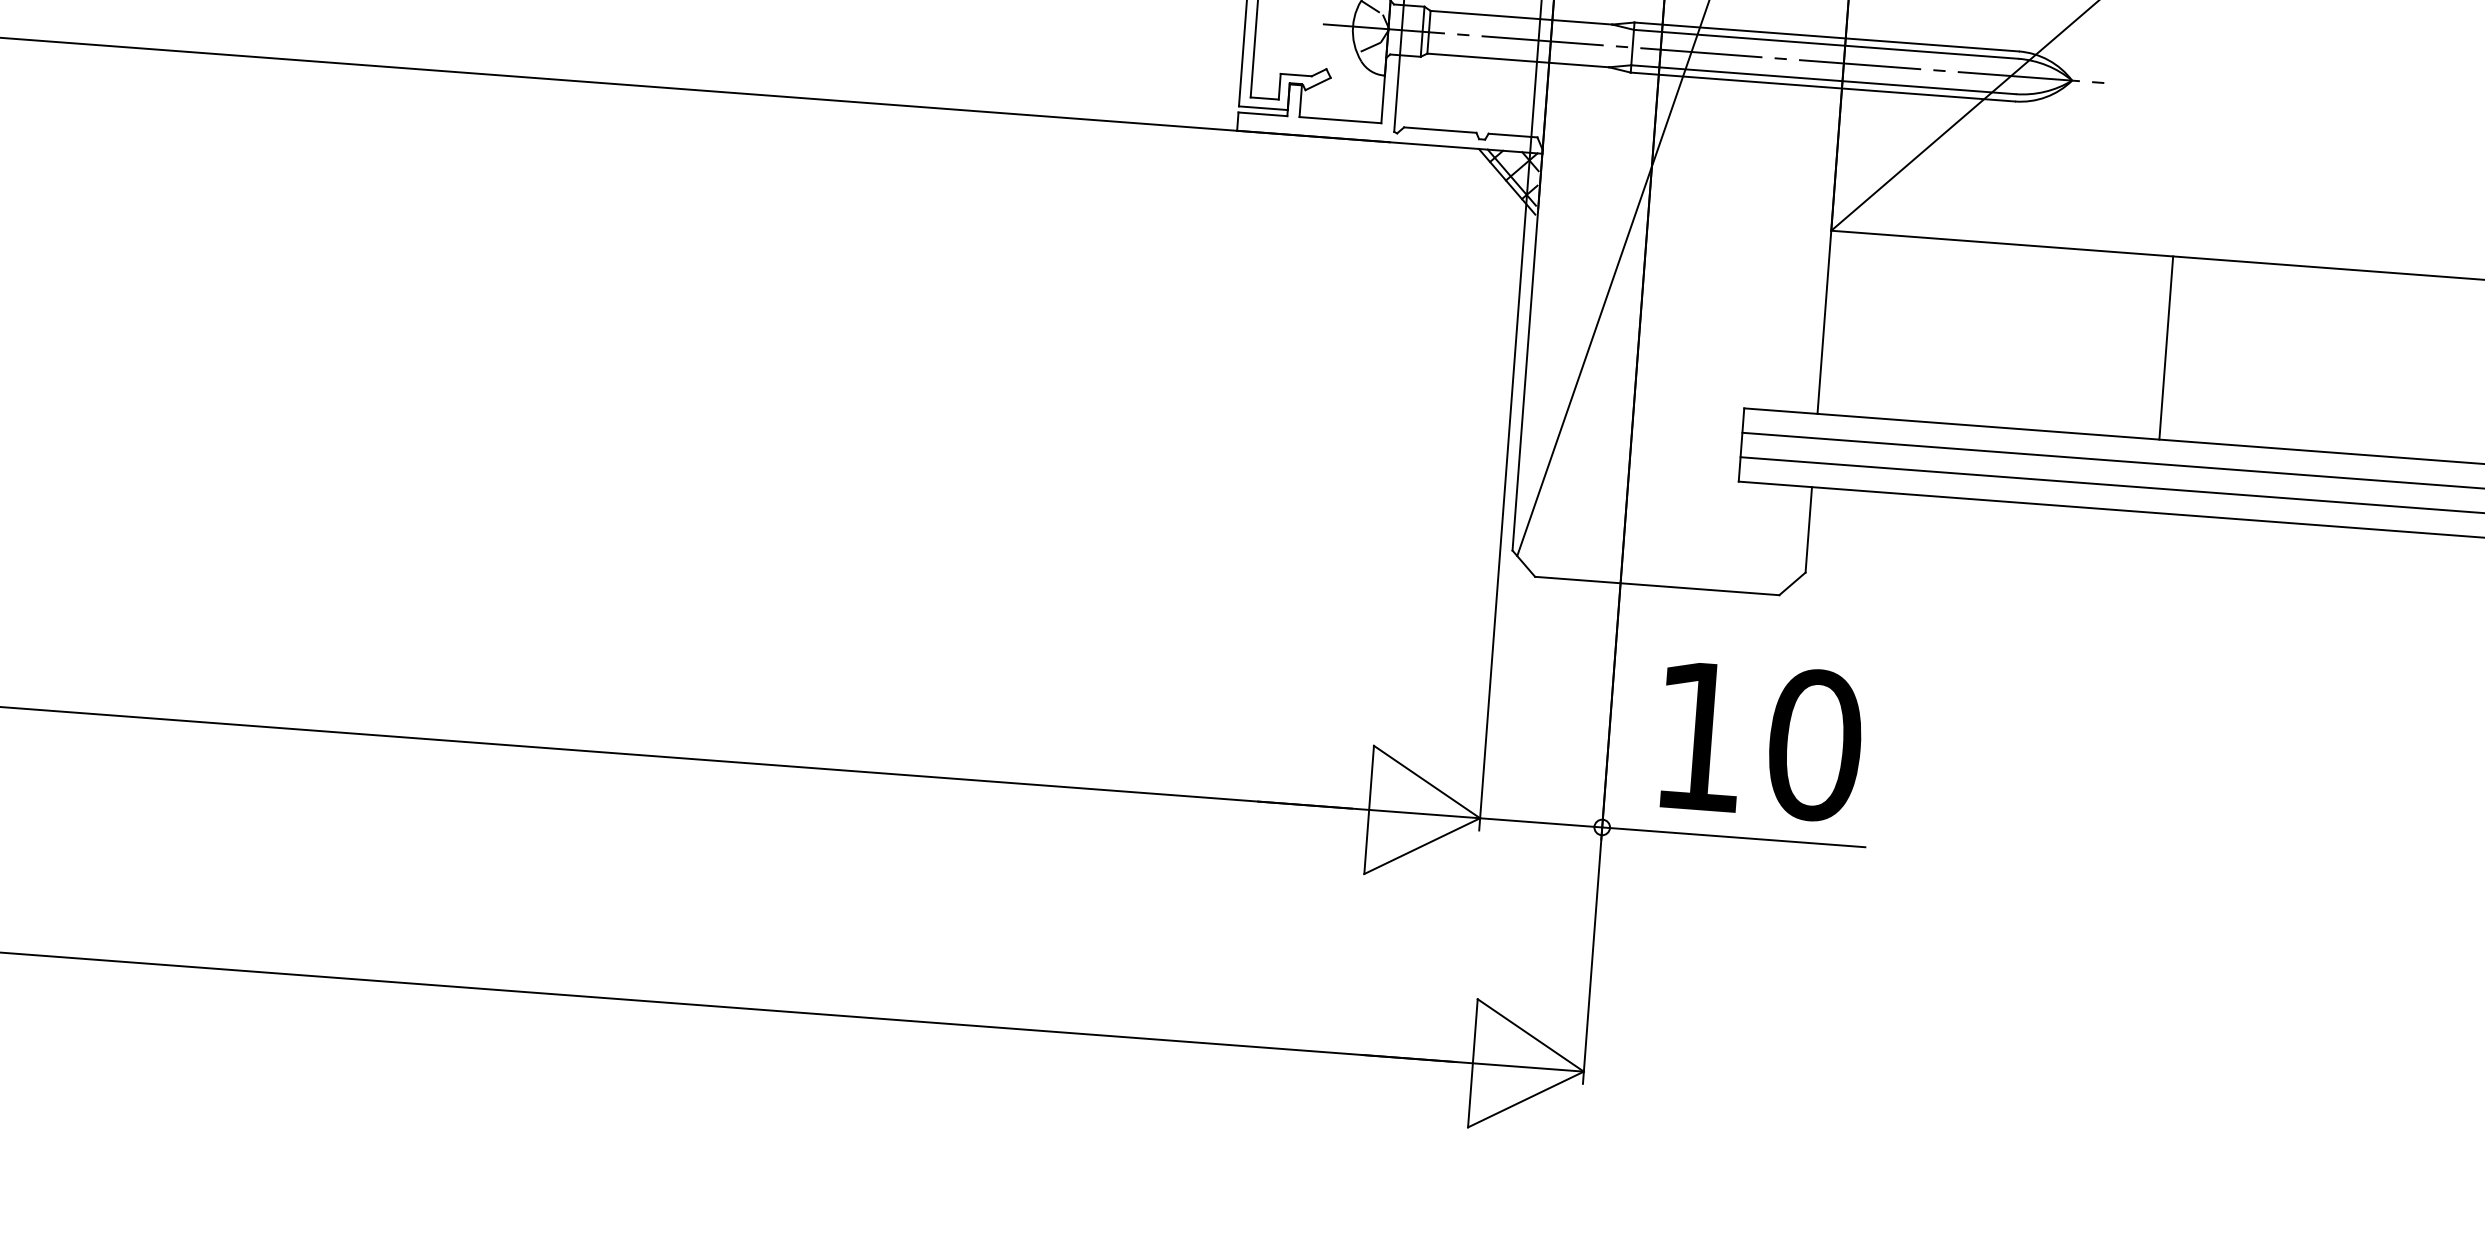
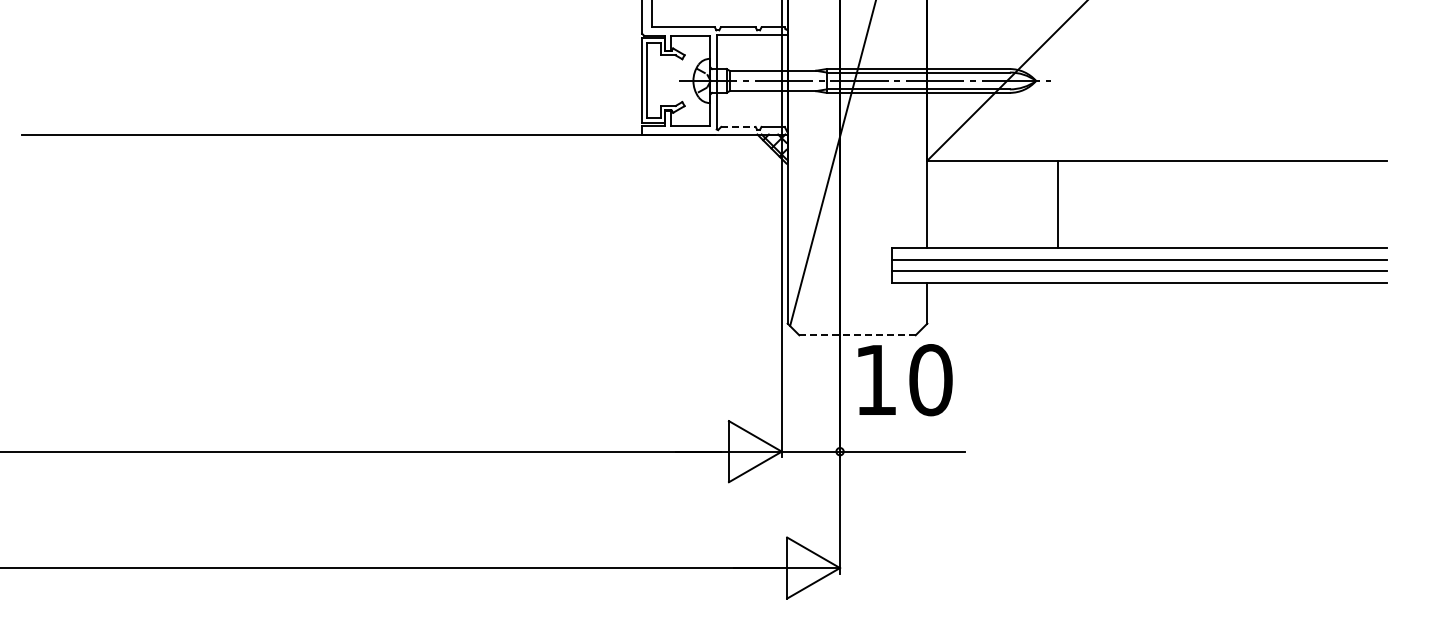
line: (1440, 129) -> (738, 126), solid -> dashed
line: (2166, 346) -> (1058, 203), moved
line: (1657, 586) -> (857, 335), solid -> dashed
text: (1761, 741) -> (905, 380), moved

